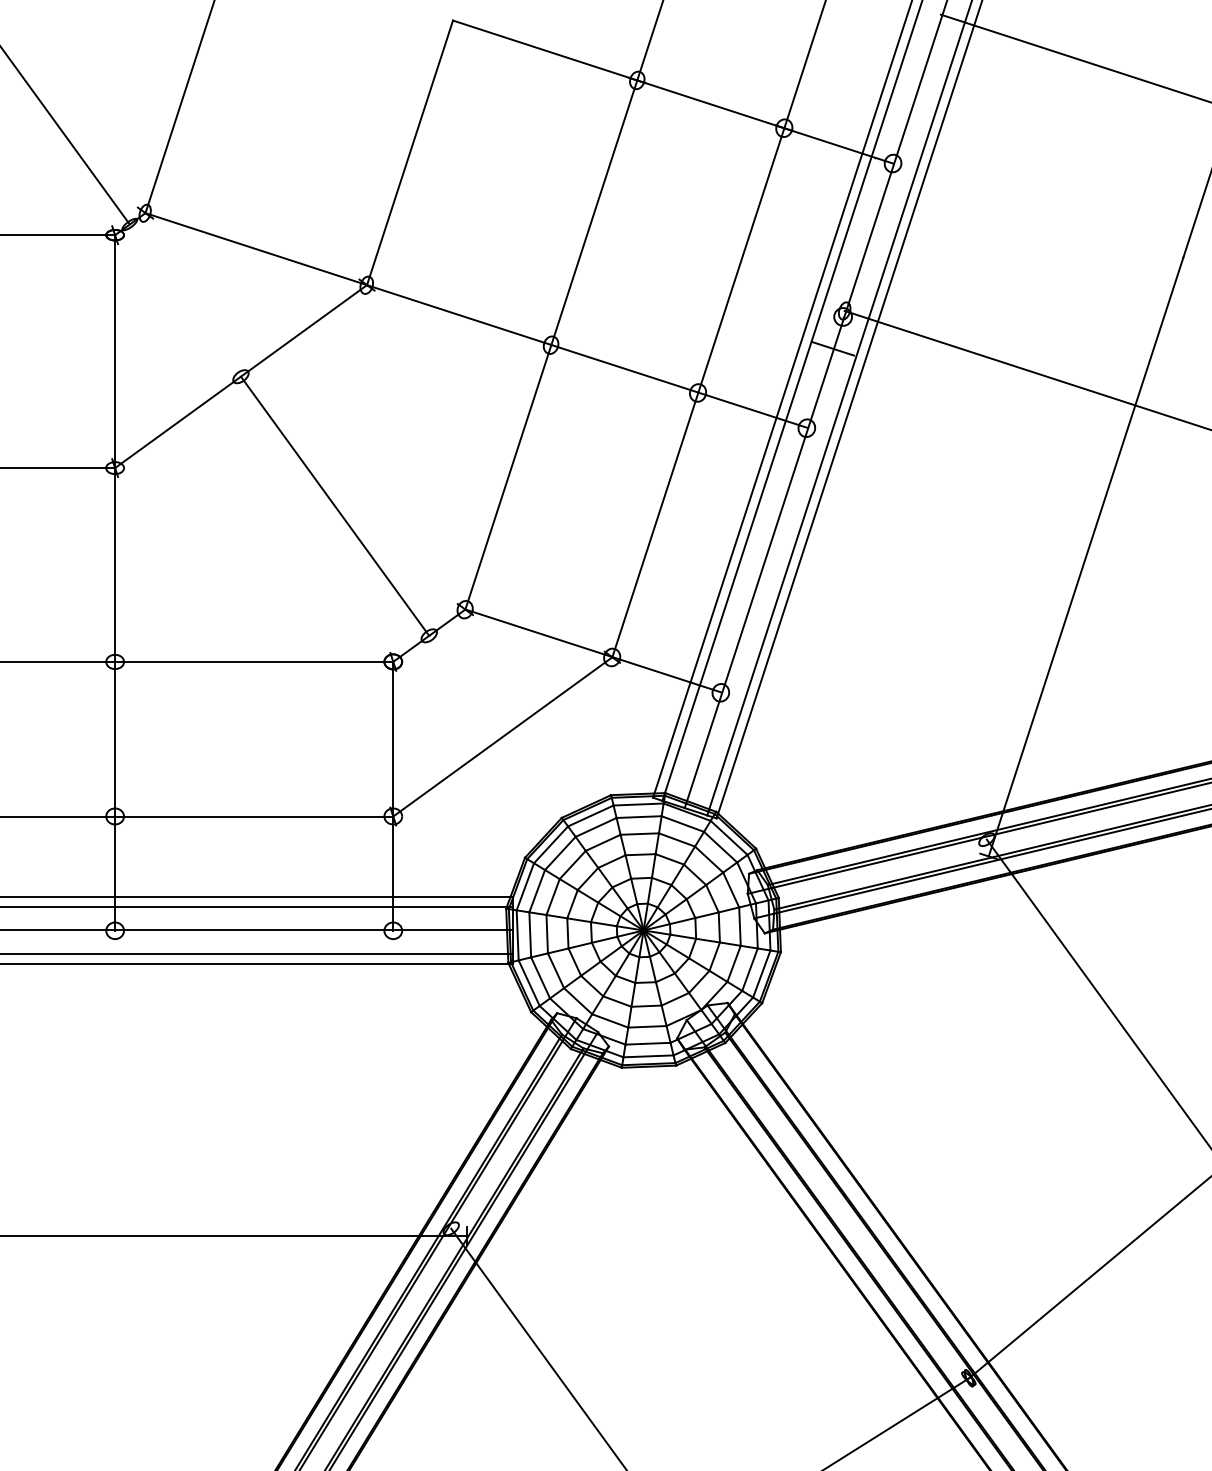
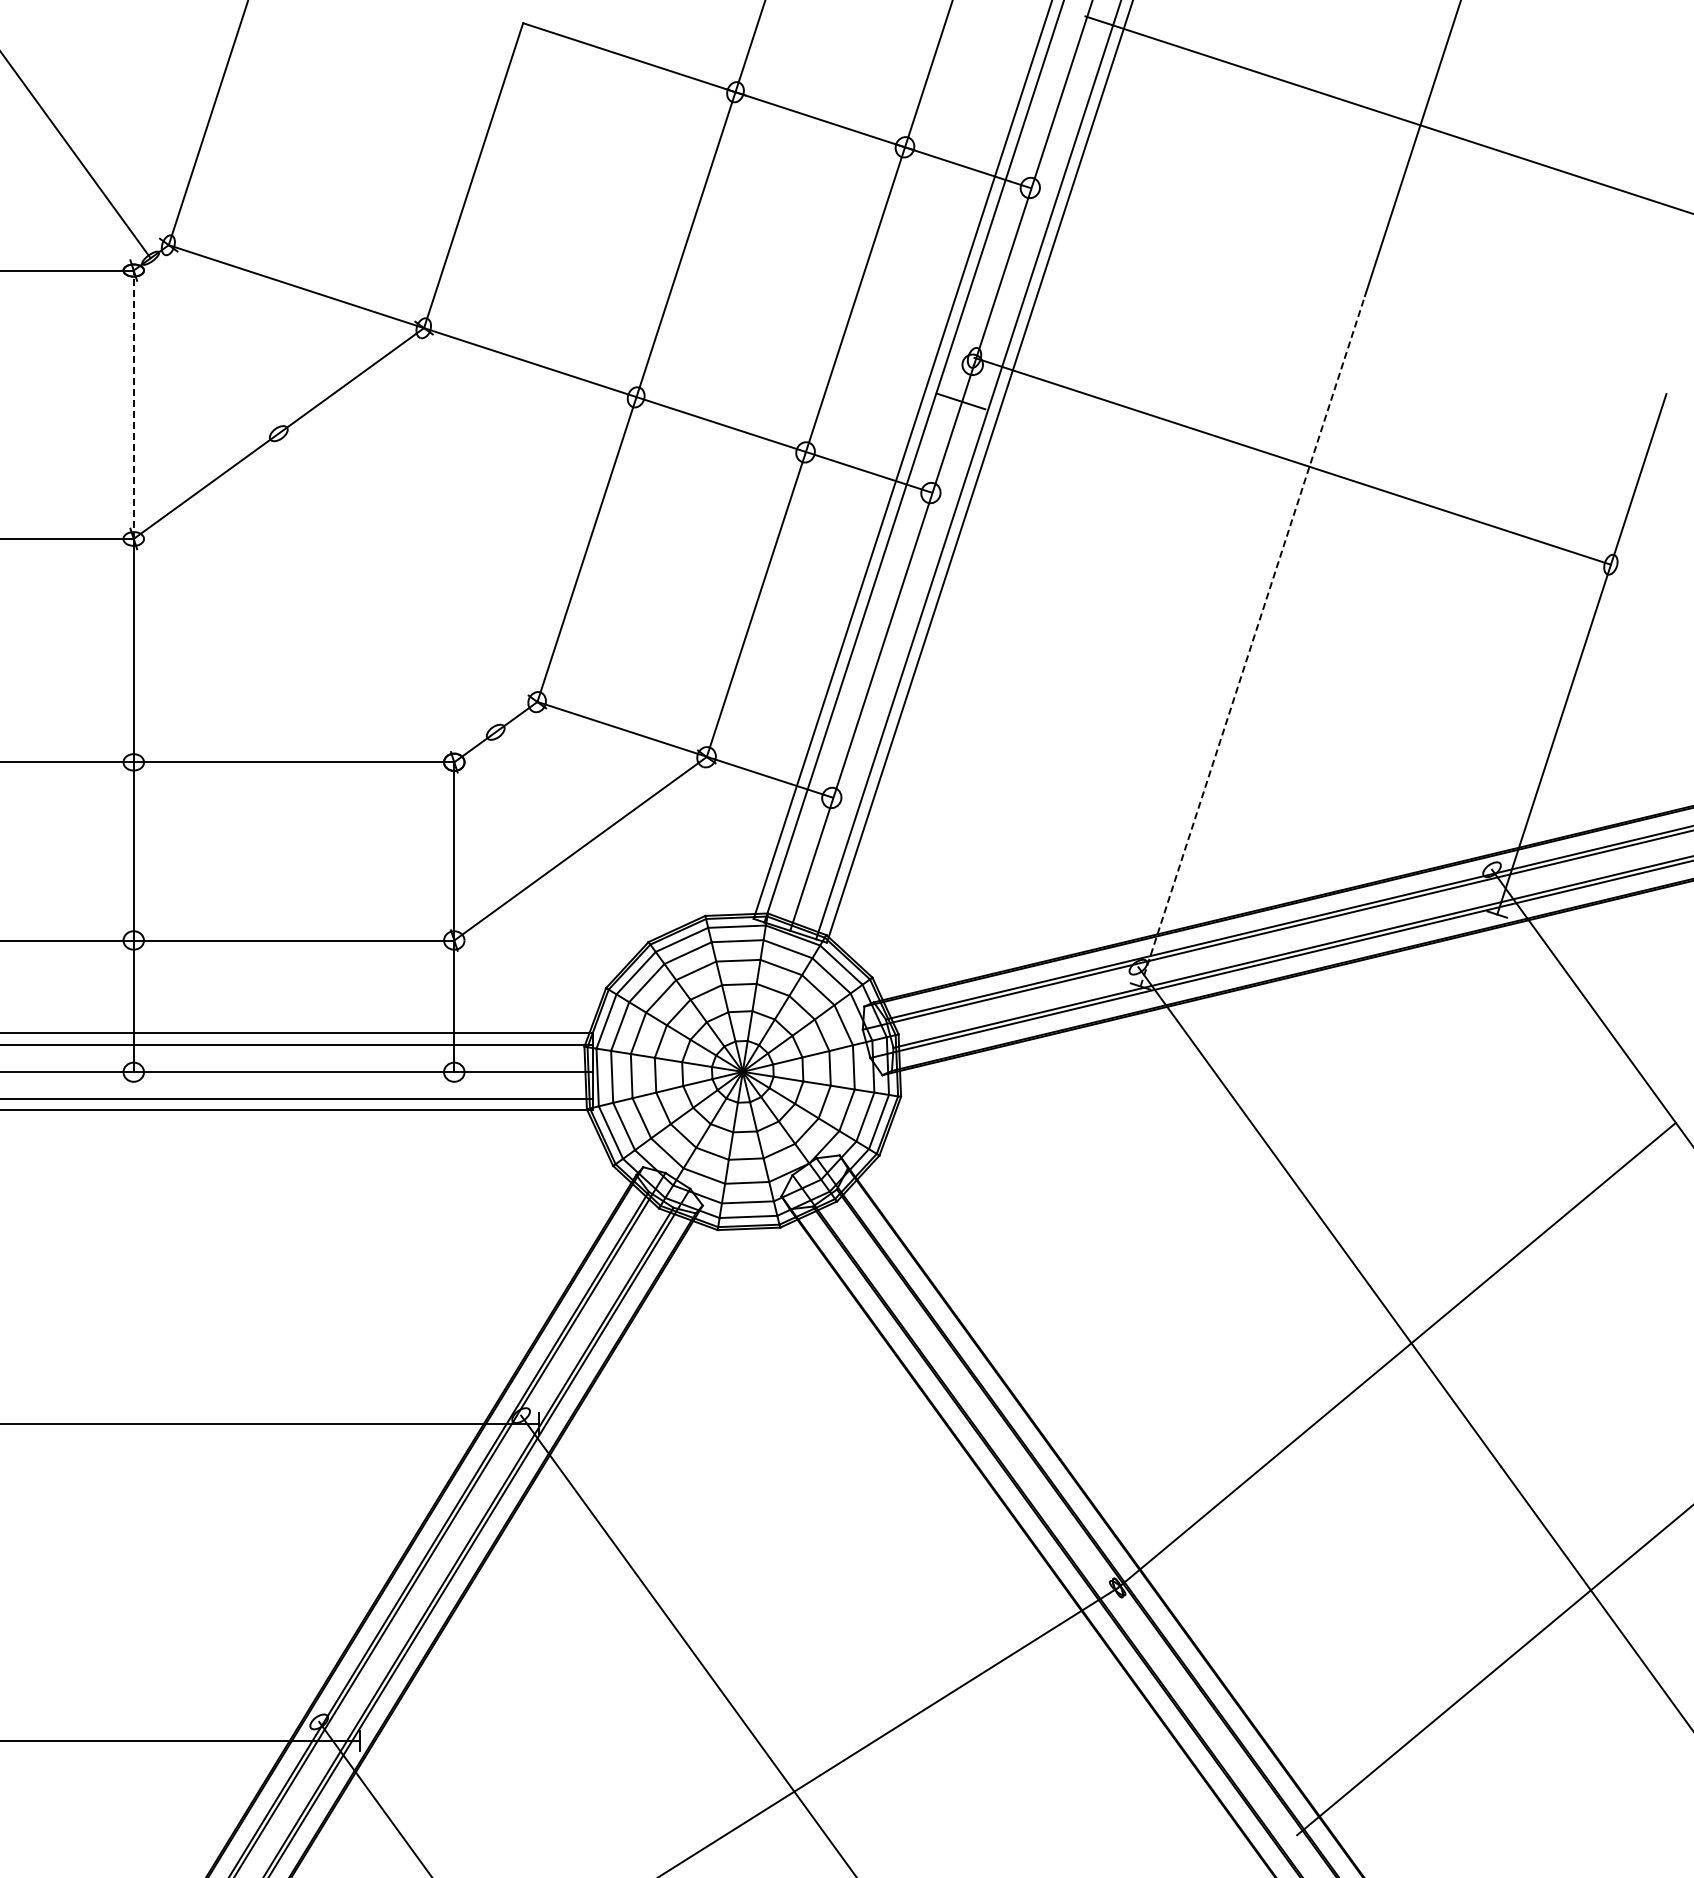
line: (114, 351) -> (133, 404), solid -> dashed
line: (334, 505) -> (386, 582), removed
line: (1085, 557) -> (1252, 641), solid -> dashed

